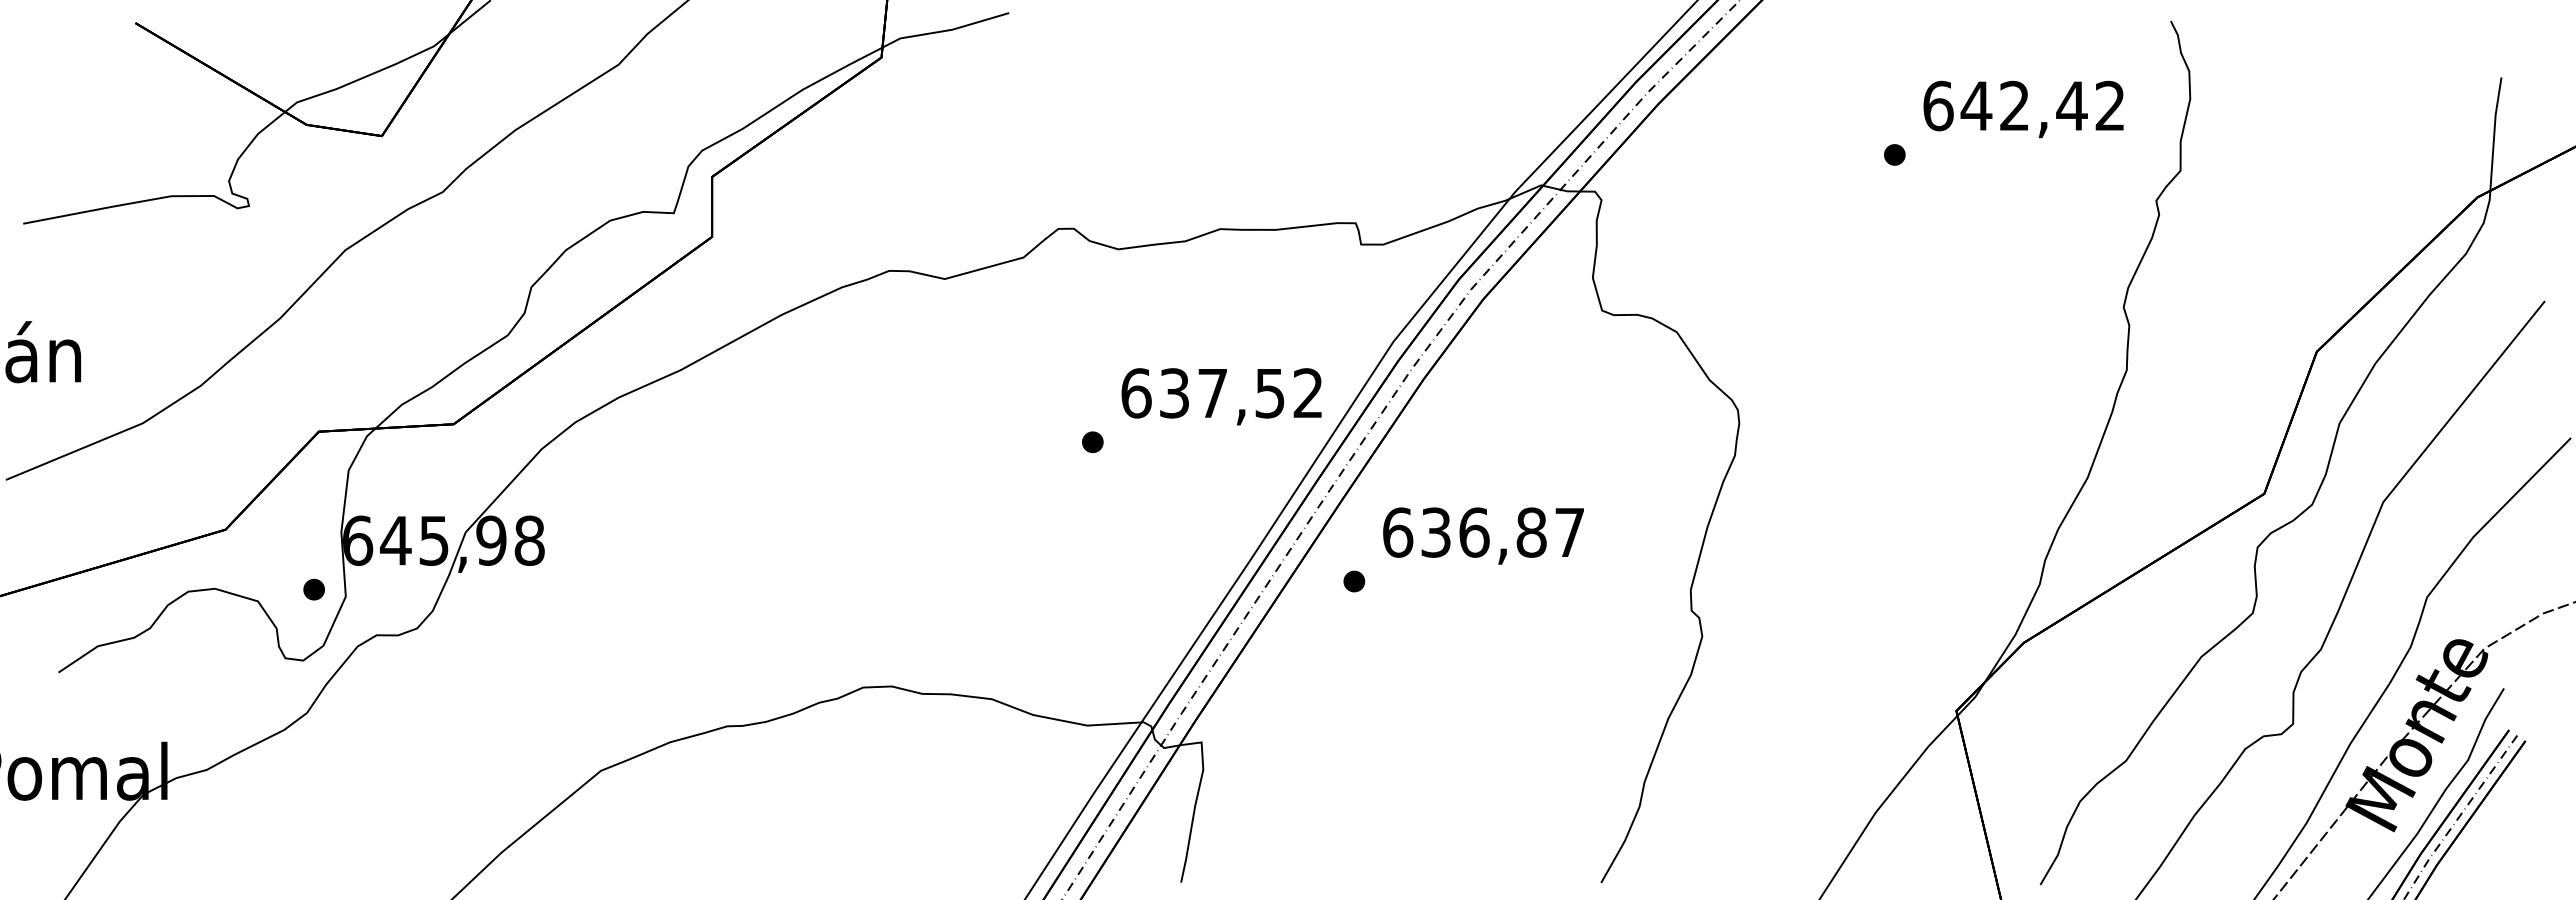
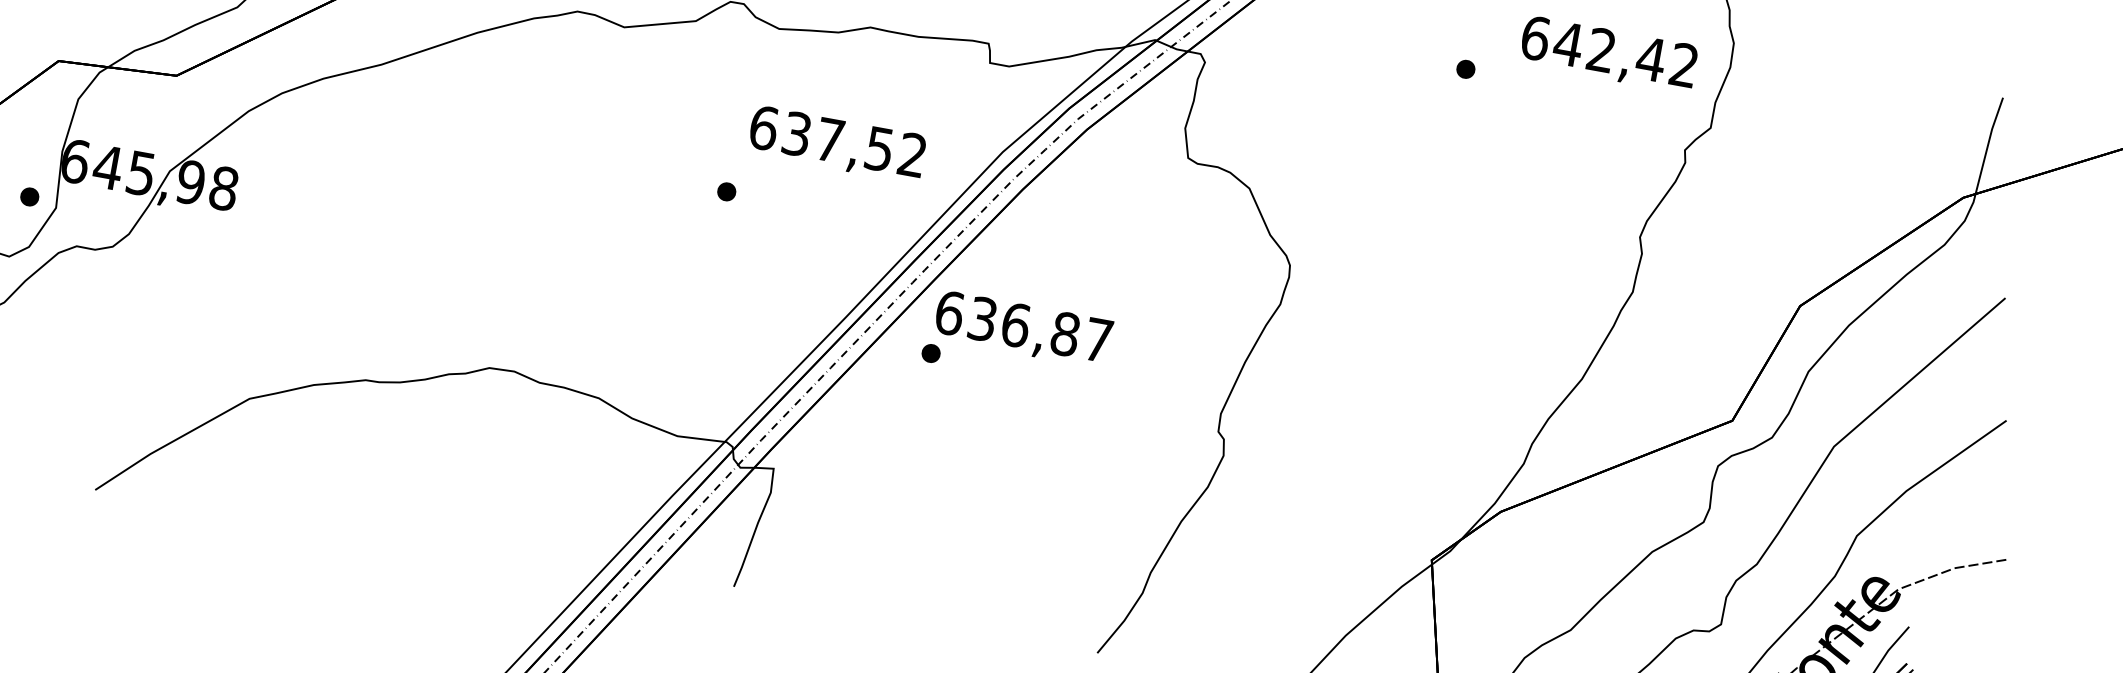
text: (2023, 109) -> (1608, 54), moved
text: (1221, 396) -> (837, 144), moved
text: (1483, 535) -> (1023, 329), moved

